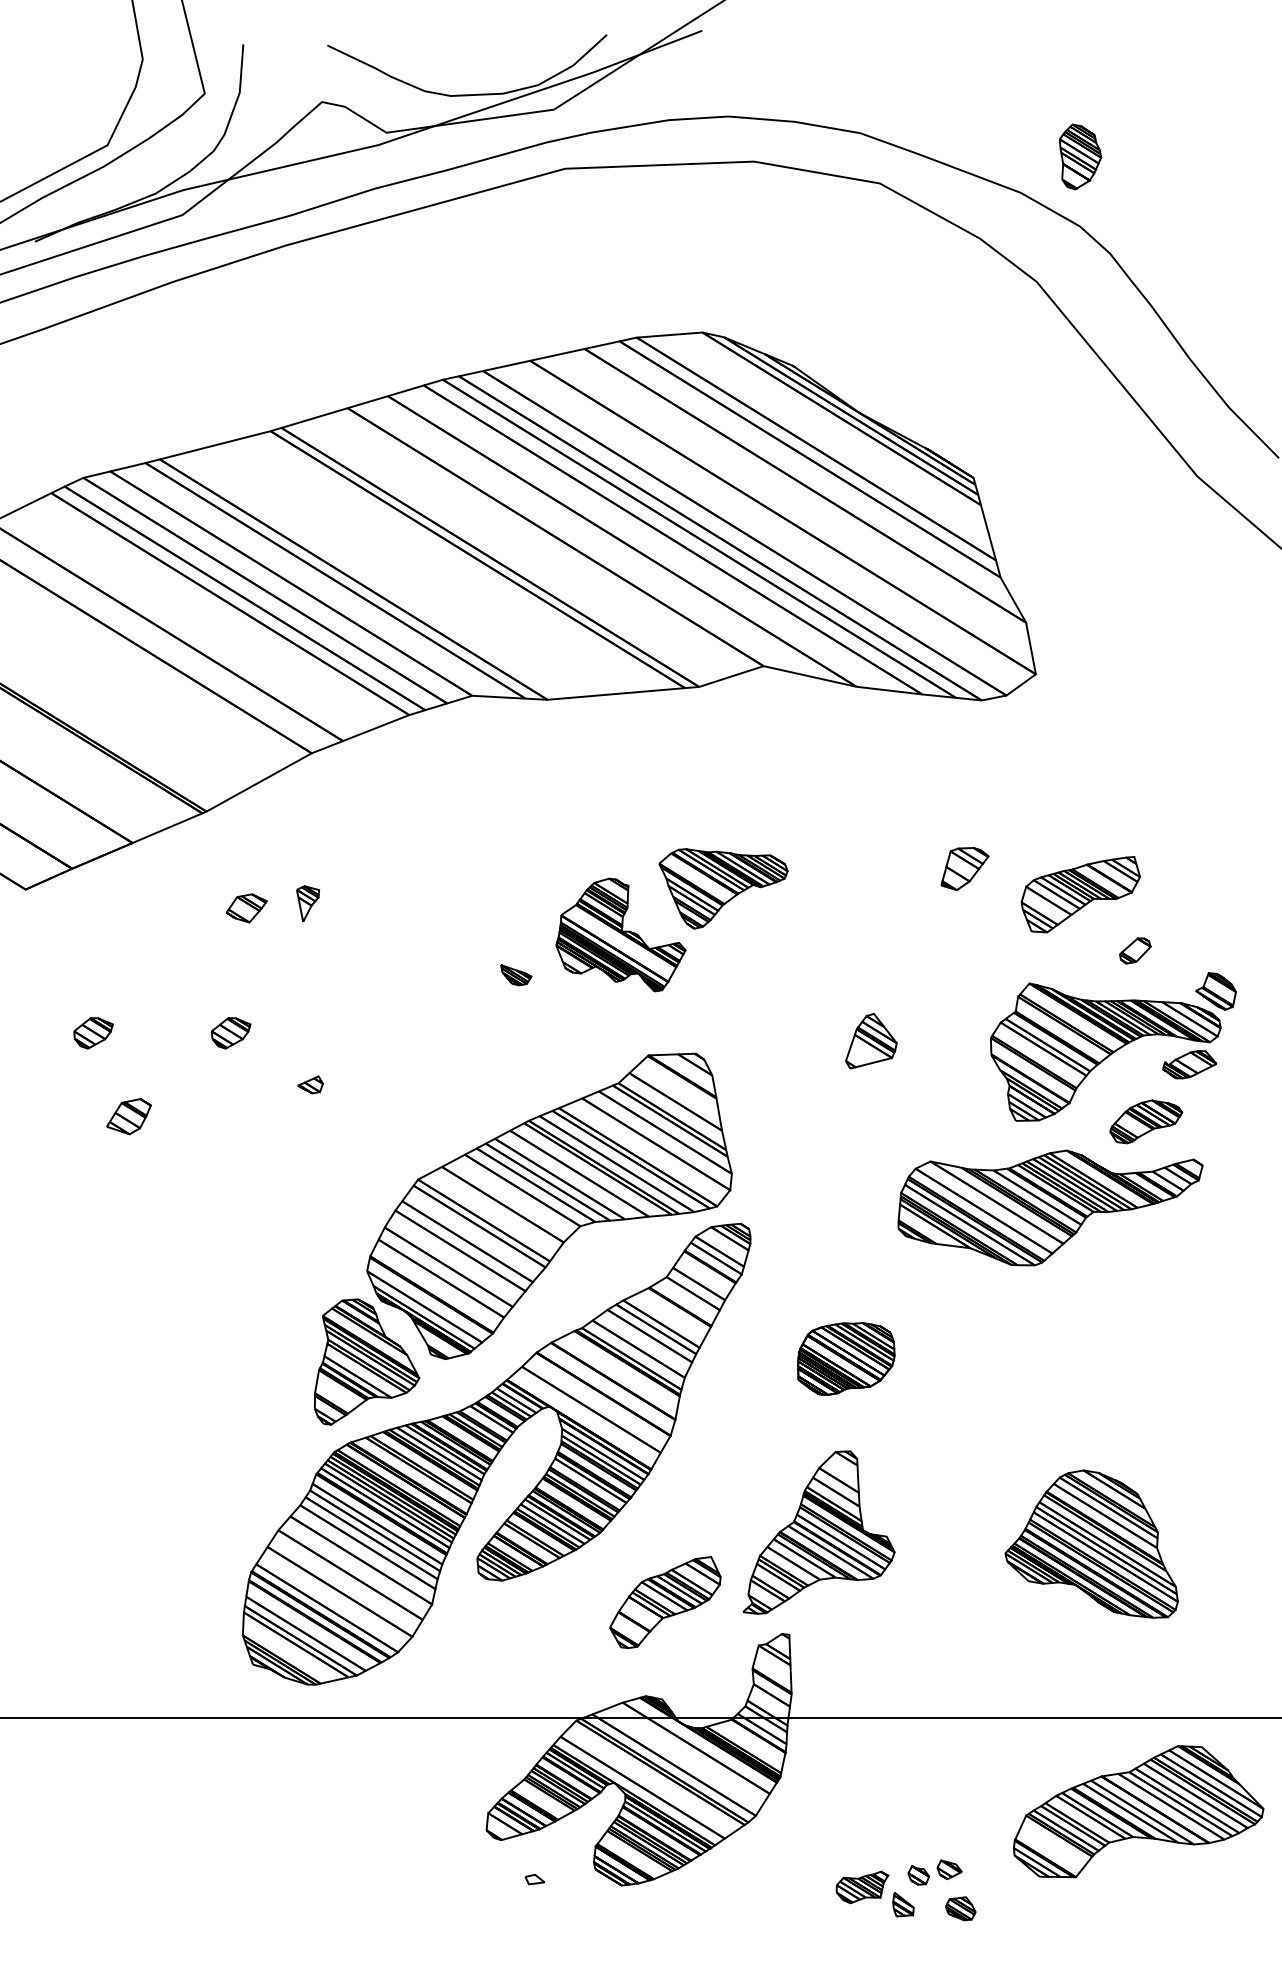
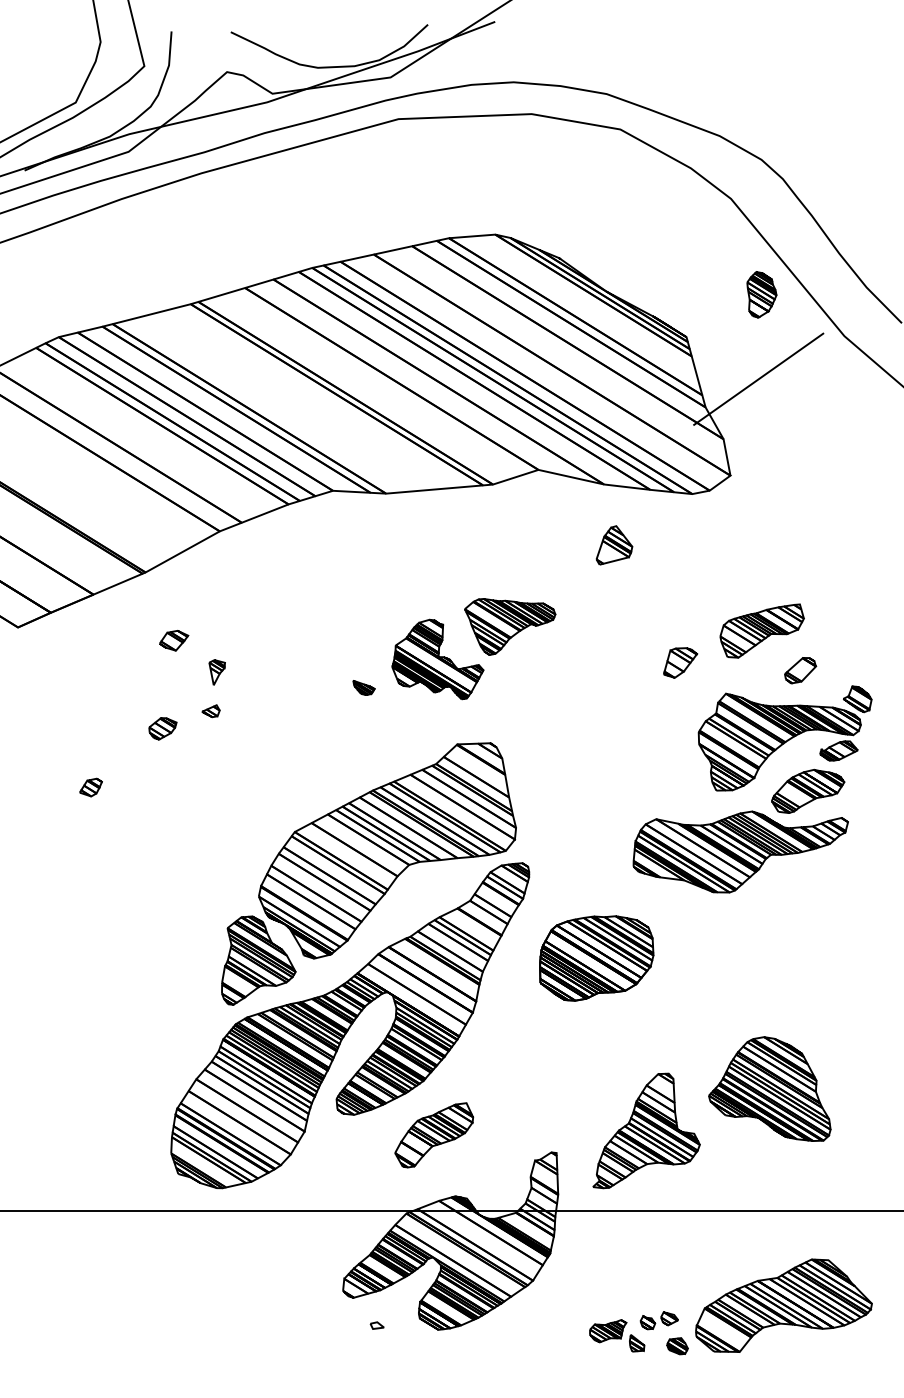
part: (1079, 156) -> (761, 294), moved
line: (1075, 536) -> (758, 378), added
part: (965, 868) -> (680, 662), moved
part: (307, 903) -> (216, 672), moved
part: (1135, 950) -> (800, 670), size x1.43
part: (92, 1032) -> (65, 728), removed
part: (871, 1041) -> (614, 545), moved
part: (309, 1085) -> (210, 711), moved
part: (128, 1116) -> (90, 787), size x0.71
part: (1146, 1120) -> (808, 790), size x1.43
part: (845, 1358) -> (596, 958), size x1.67
part: (818, 1531) -> (646, 1130), moved
part: (665, 1602) -> (434, 1135), moved
part: (1138, 1811) -> (783, 1305), moved

